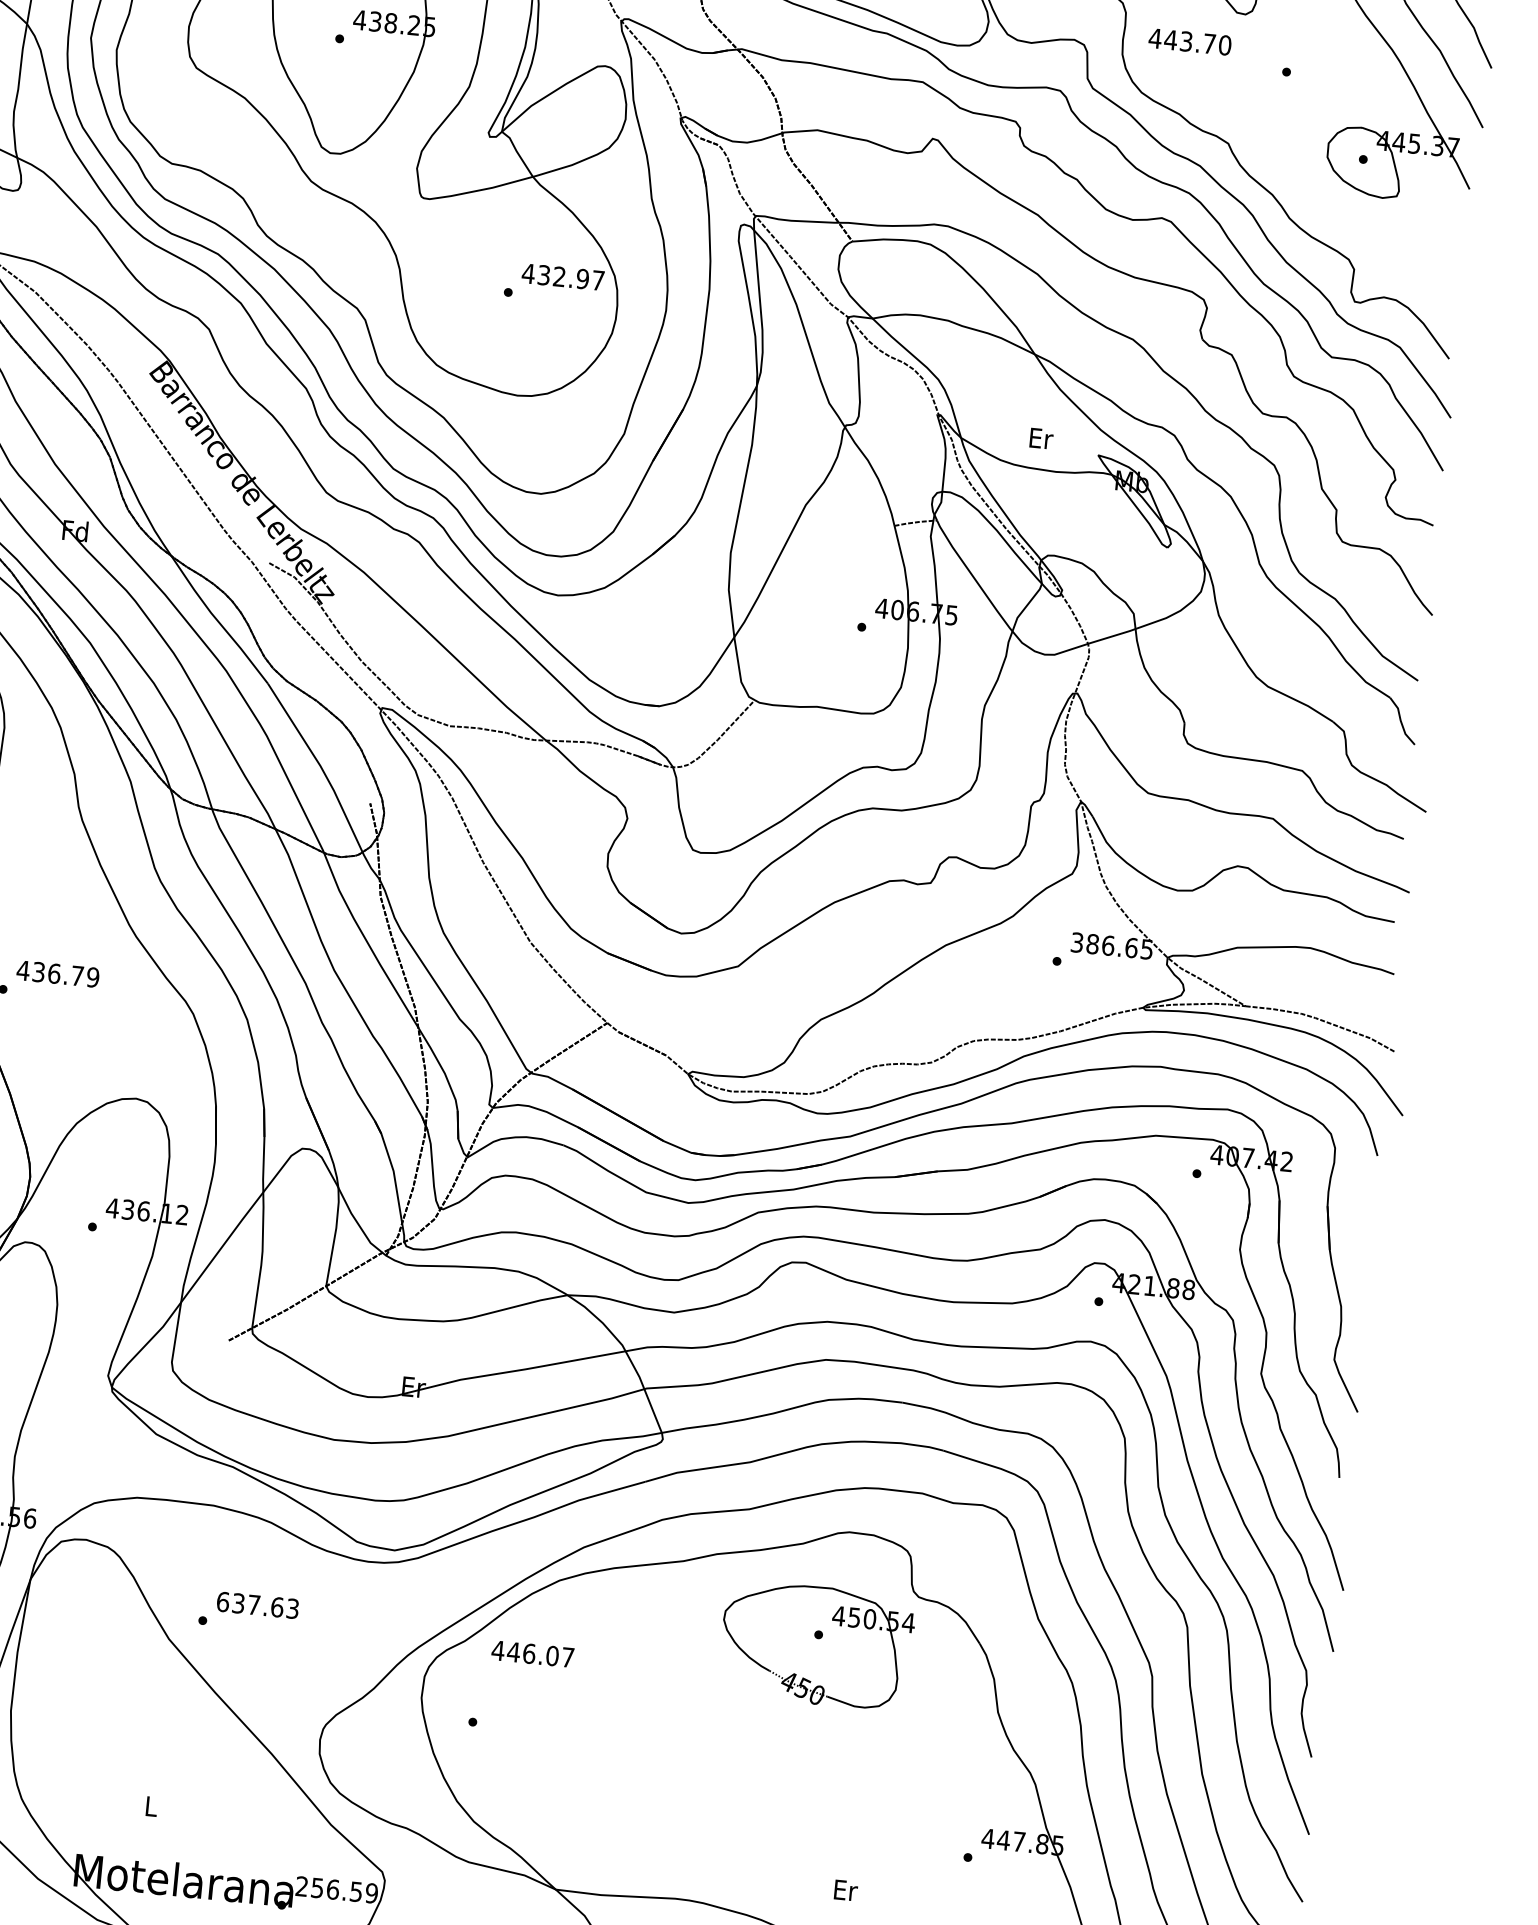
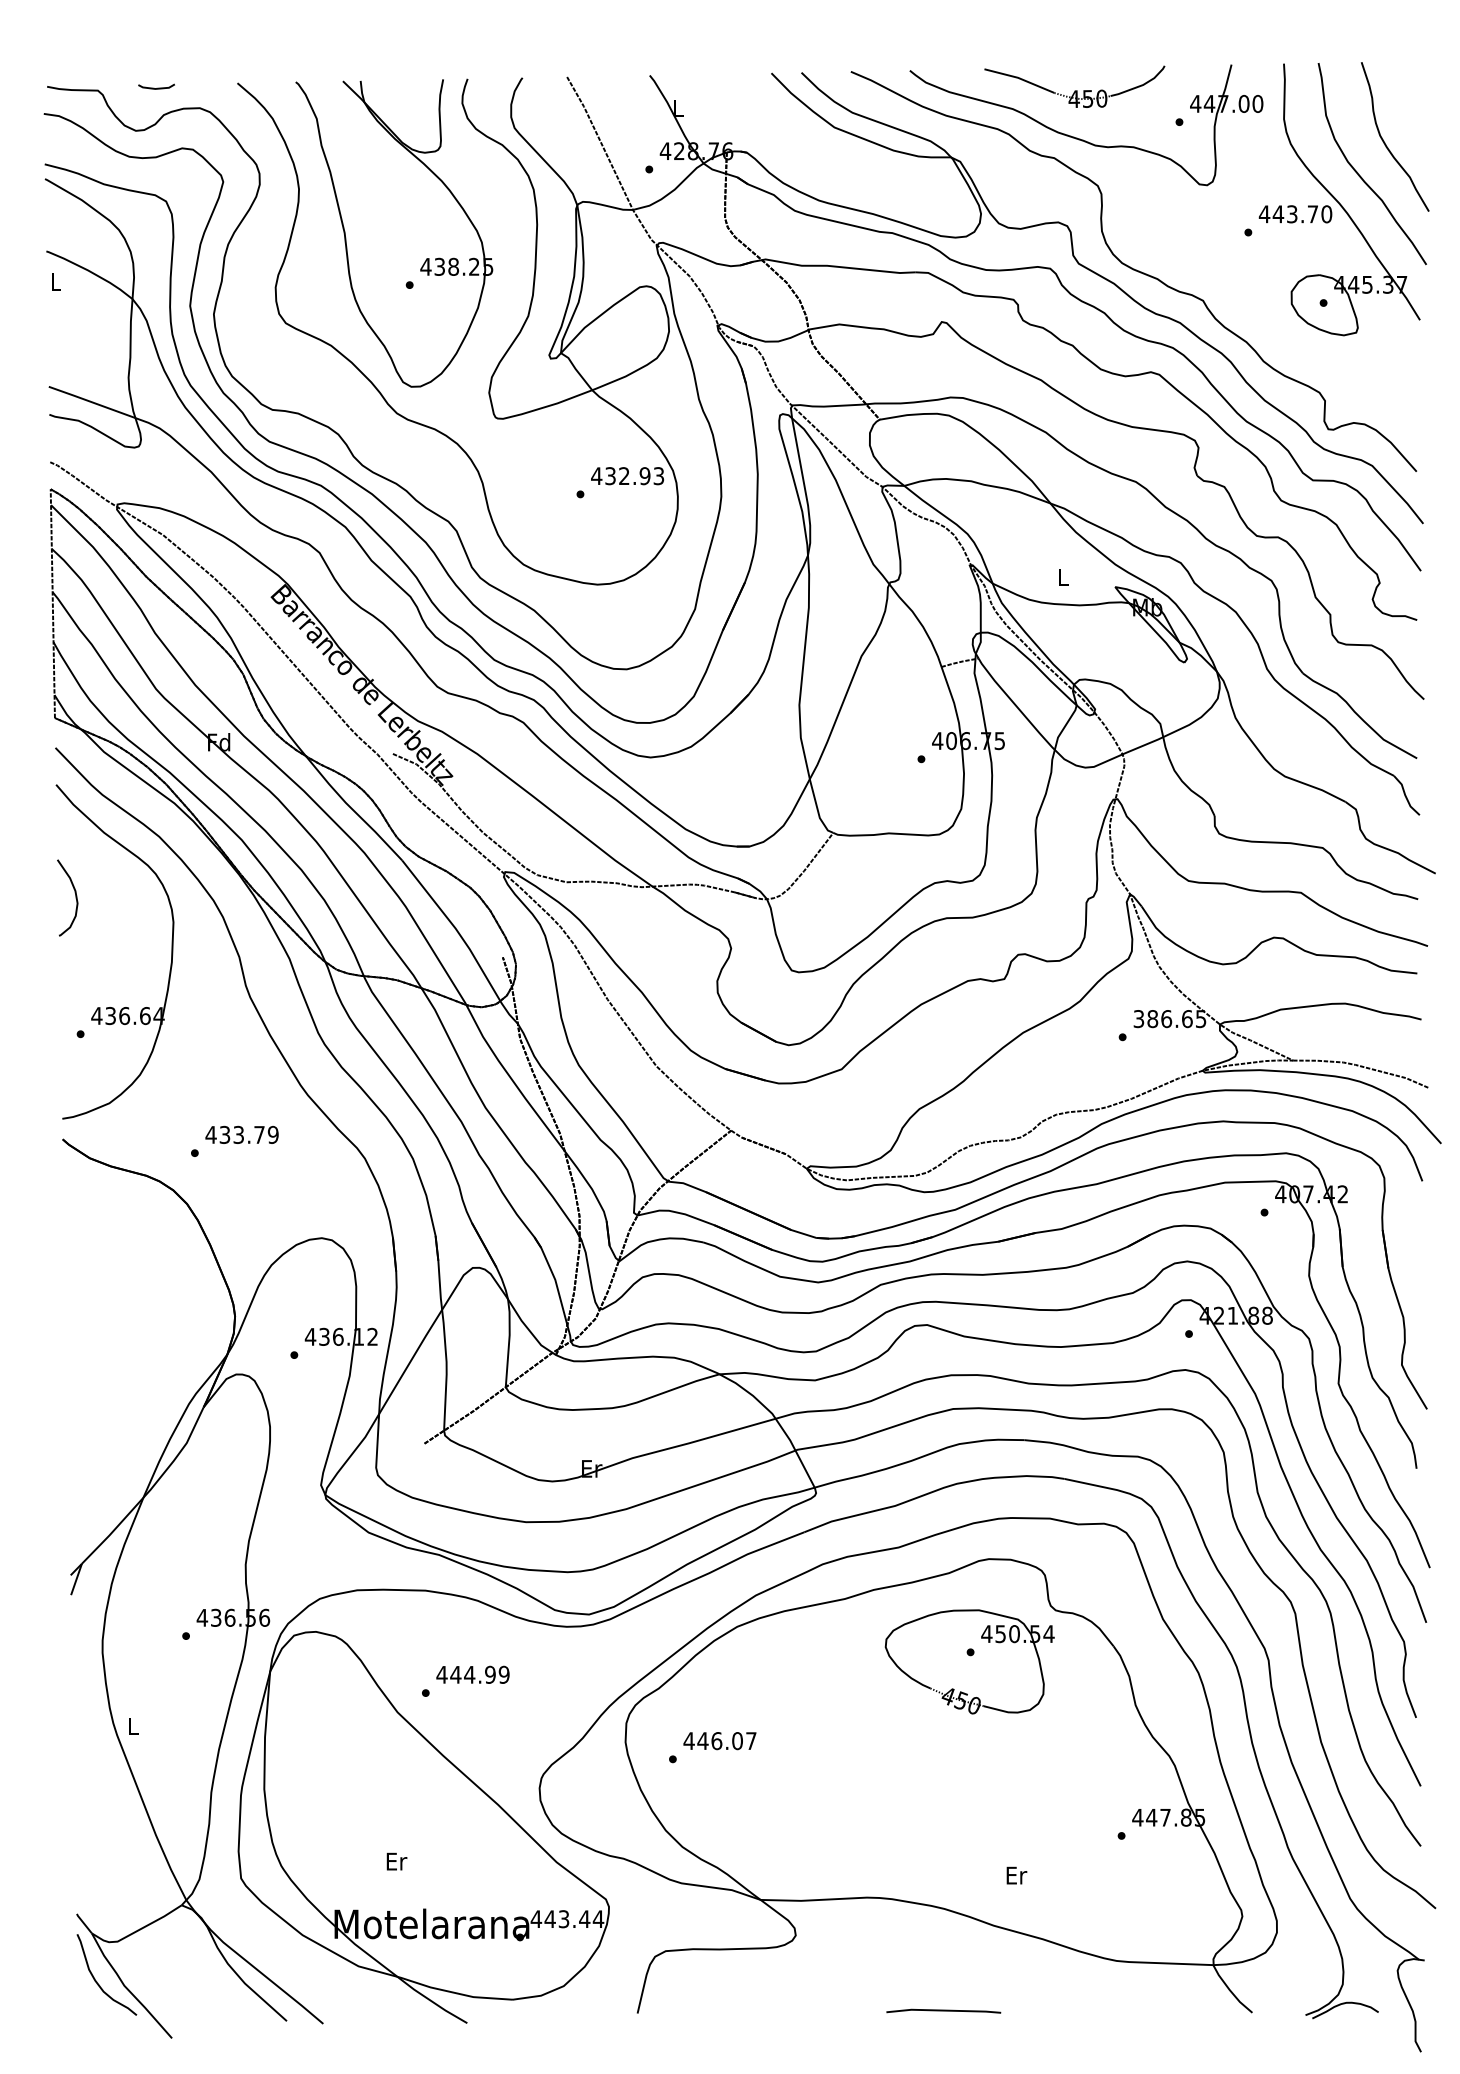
text: (1189, 42) -> (1295, 214), moved
text: (597, 280) -> (658, 476), 432.97 -> 432.93
text: (1041, 438) -> (1063, 577), Er -> L
text: (54, 973) -> (238, 1134), 436.79 -> 433.79
text: (257, 1604) -> (472, 1674), 637.63 -> 444.99
text: (532, 1654) -> (719, 1741), moved
text: (151, 1806) -> (396, 1861), L -> Er
text: (336, 1890) -> (567, 1919), 256.59 -> 443.44

